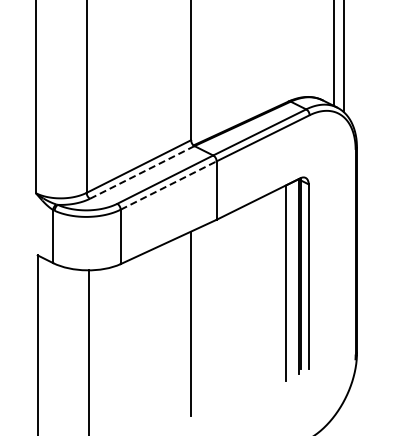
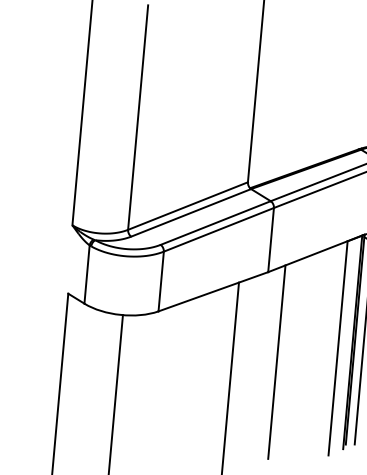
line: (141, 172) -> (190, 212), dashed -> solid
line: (168, 185) -> (218, 229), dashed -> solid
line: (231, 300) -> (276, 362), added

